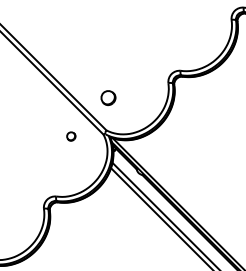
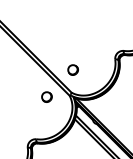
part: (71, 136) -> (47, 97), size x1.67

